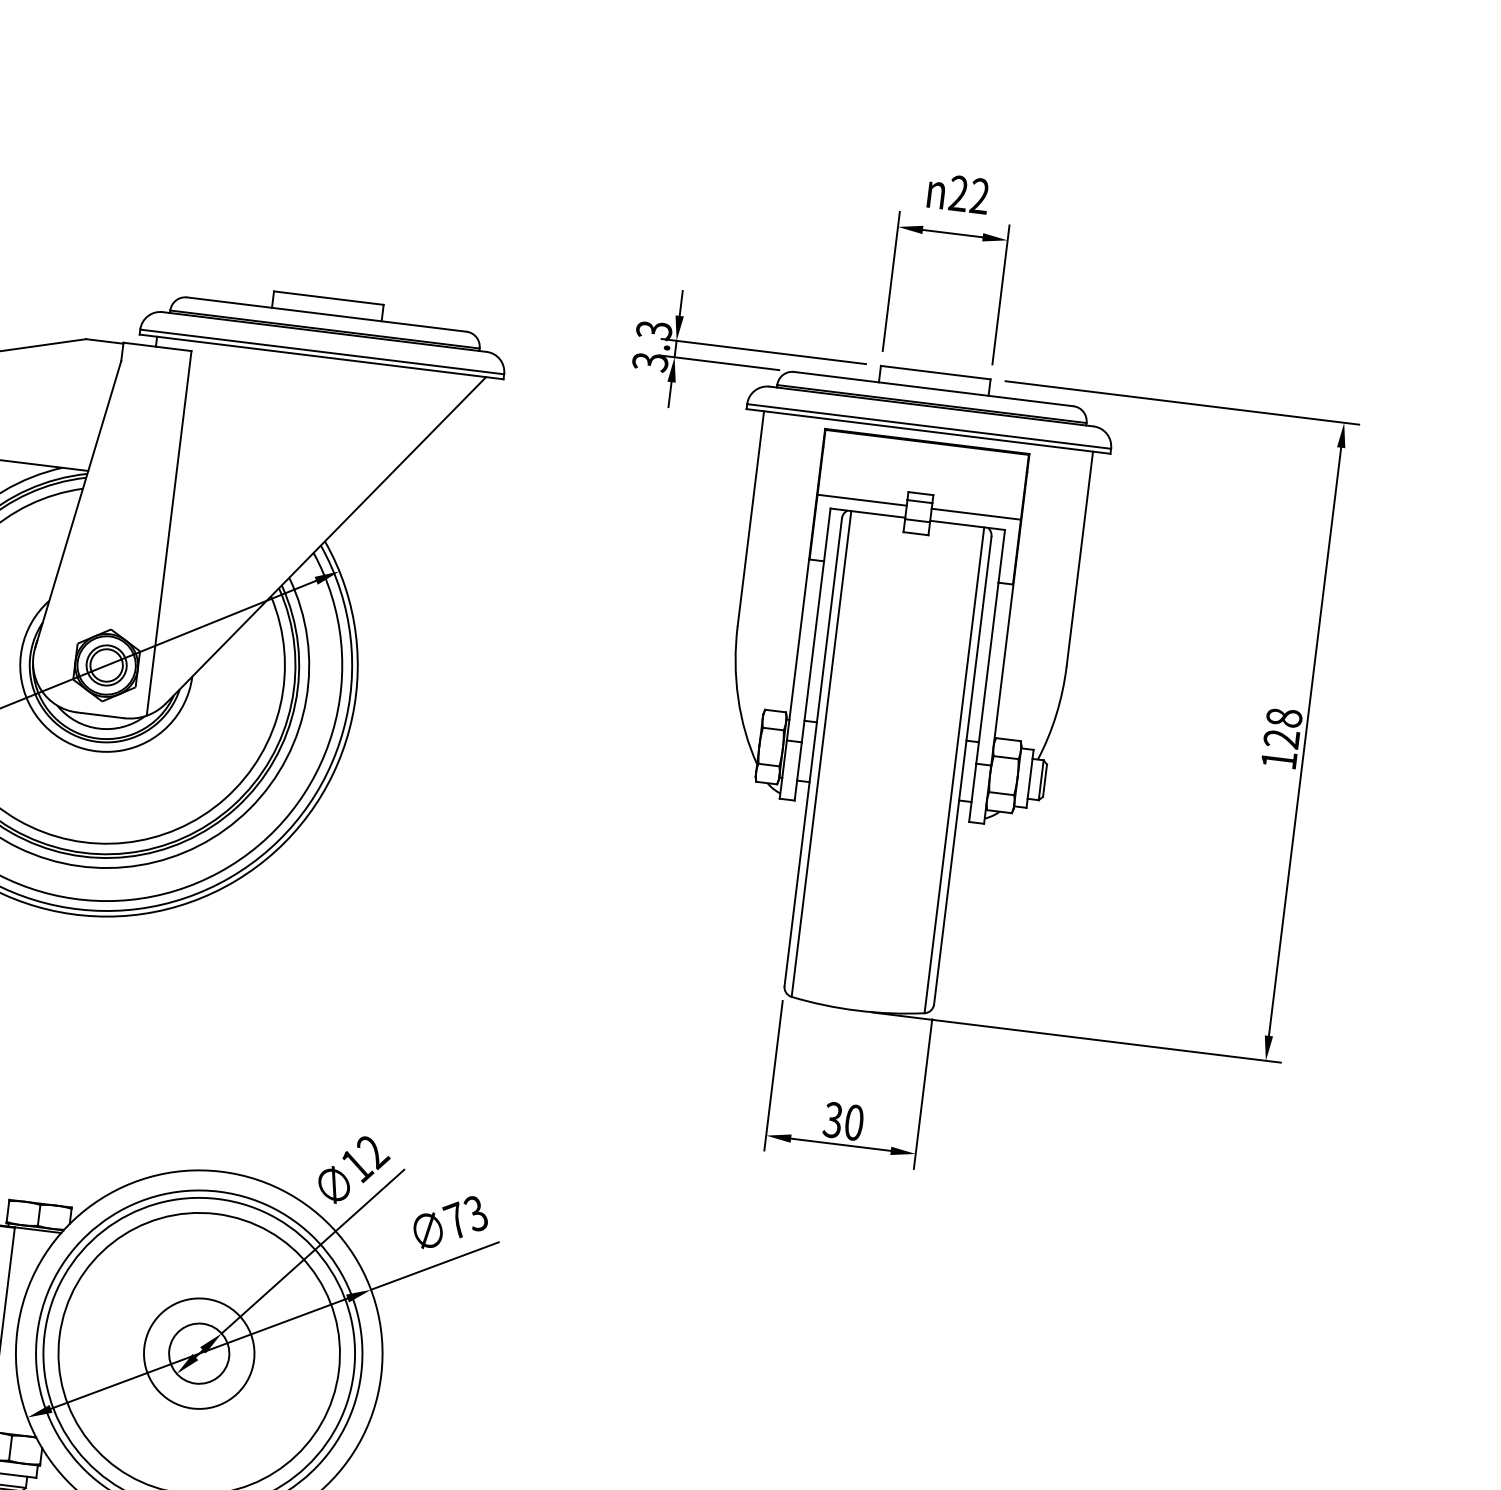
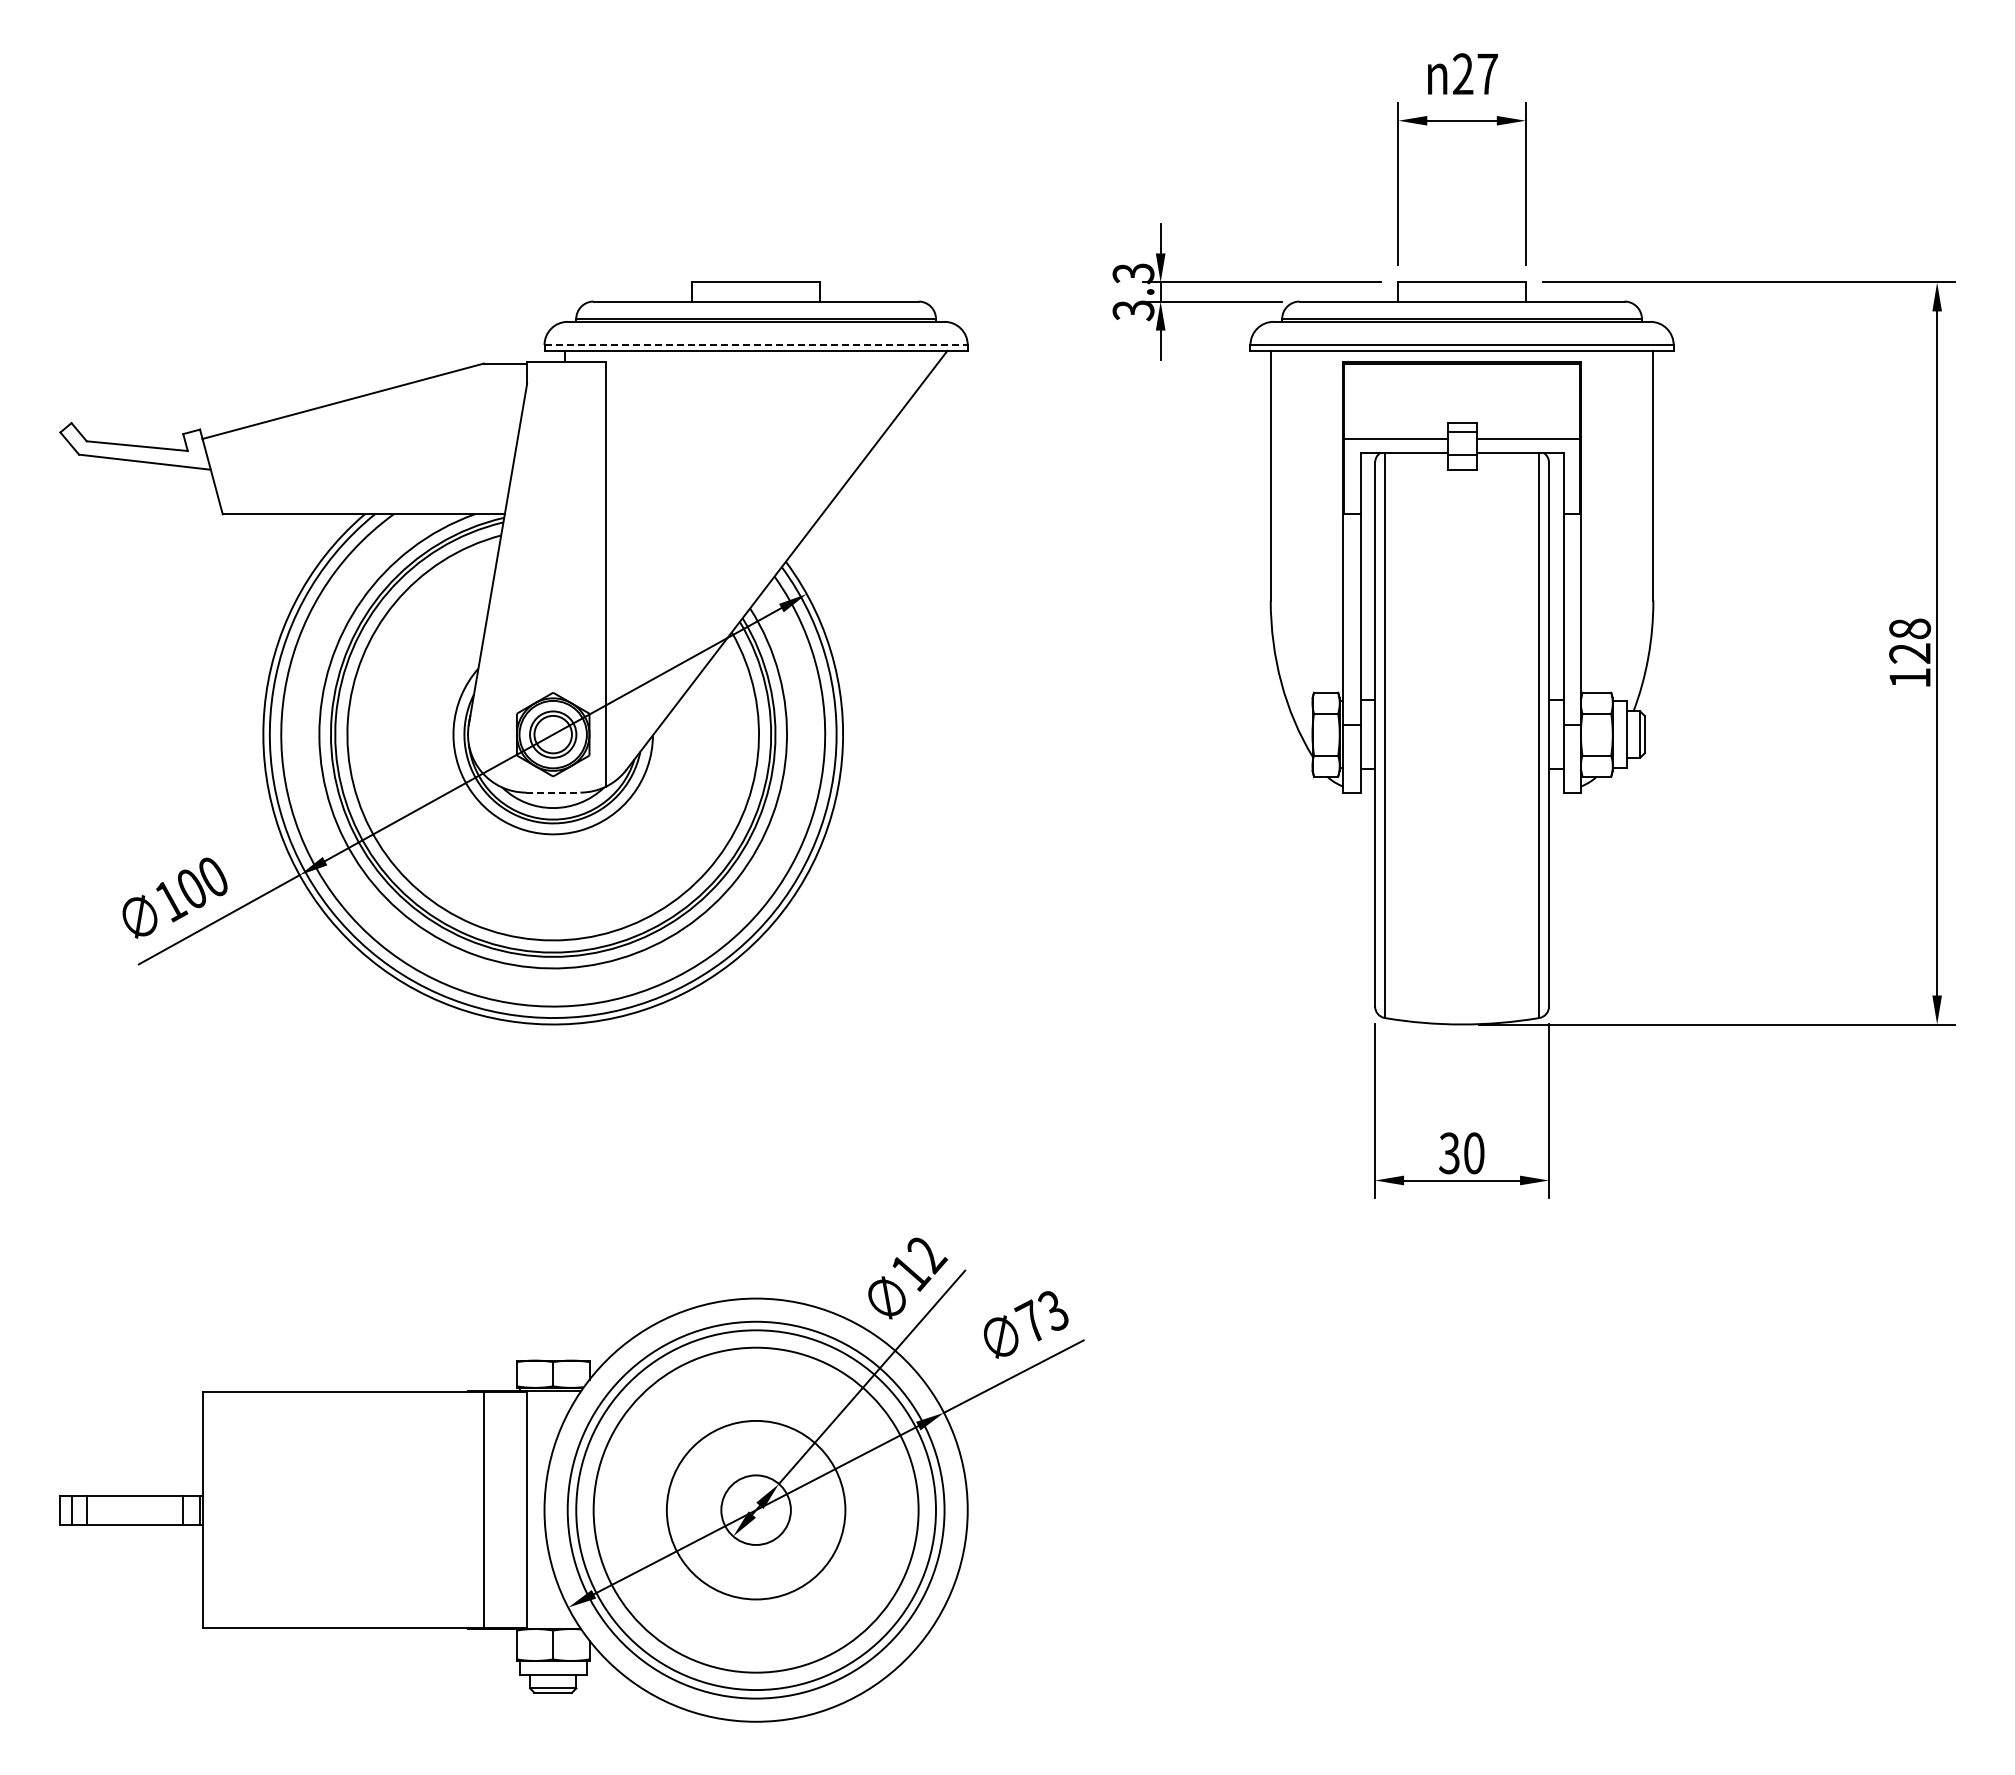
text: (979, 195) -> (1487, 73), 22 -> 27
line: (322, 352) -> (756, 345), solid -> dashed
line: (100, 715) -> (553, 792), solid -> dashed
circle: (198, 1353) -> (755, 1509), size x1.4

